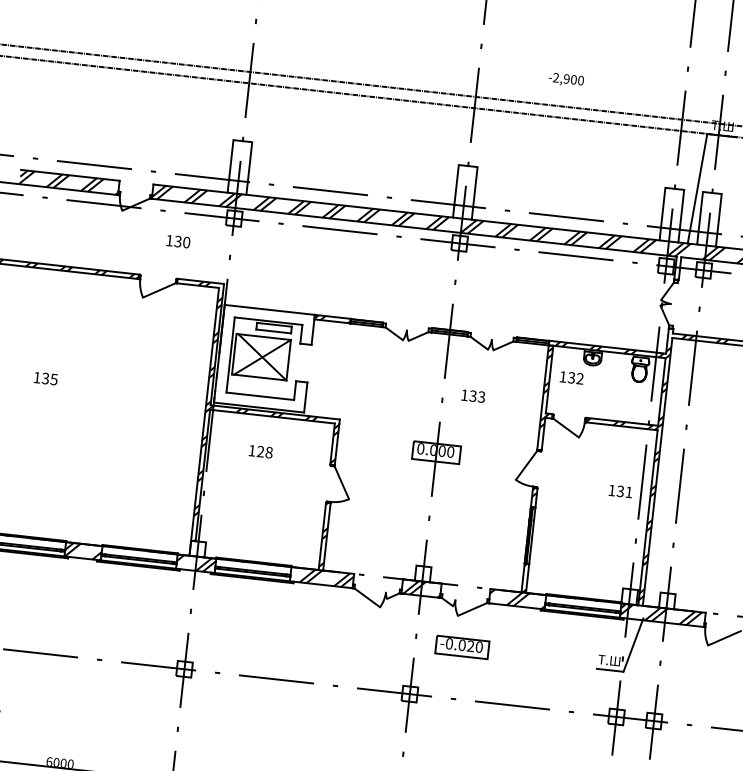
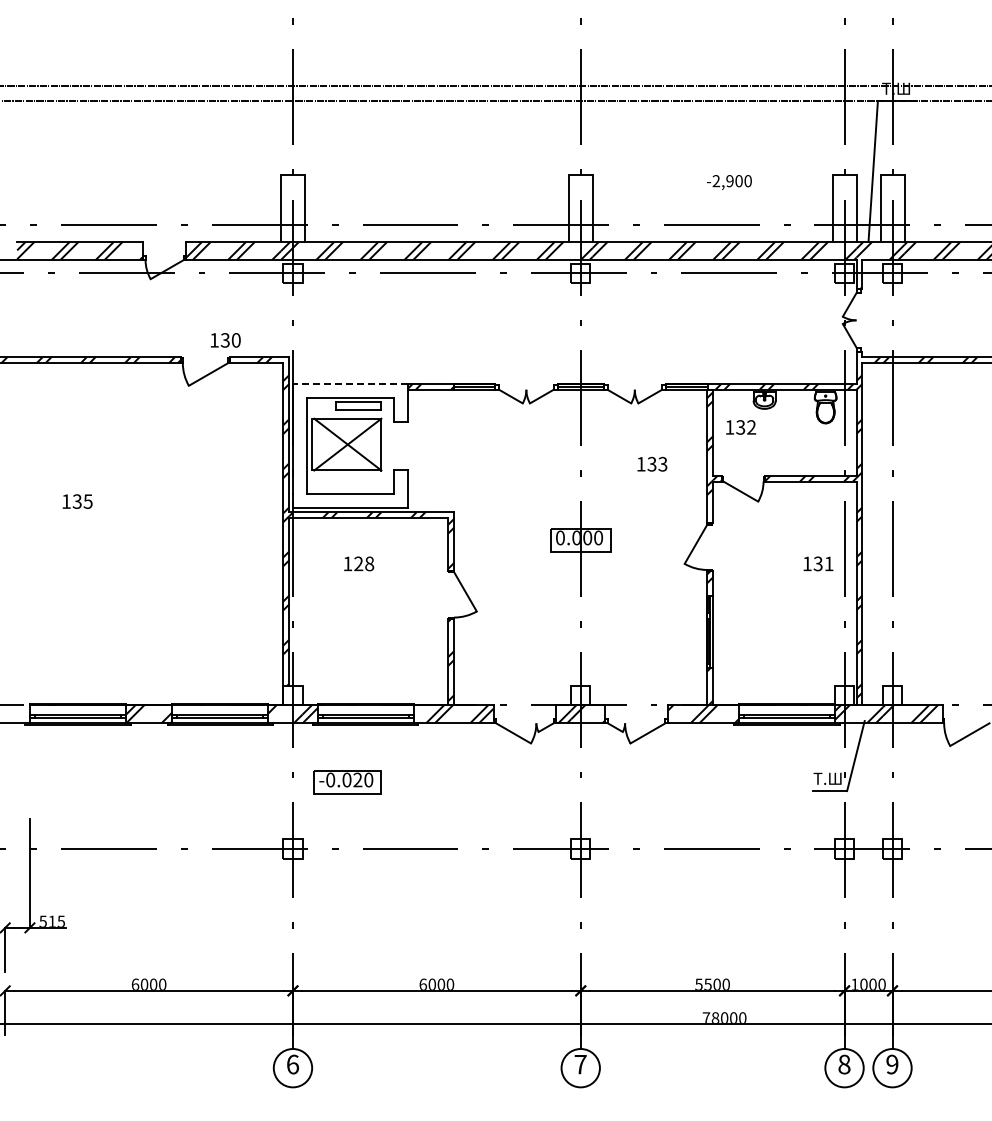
text: (566, 80) -> (729, 182), moved
text: (178, 241) -> (225, 340), moved
line: (269, 309) -> (350, 383), solid -> dashed
text: (473, 395) -> (652, 463), moved
part: (462, 647) -> (347, 782), moved

